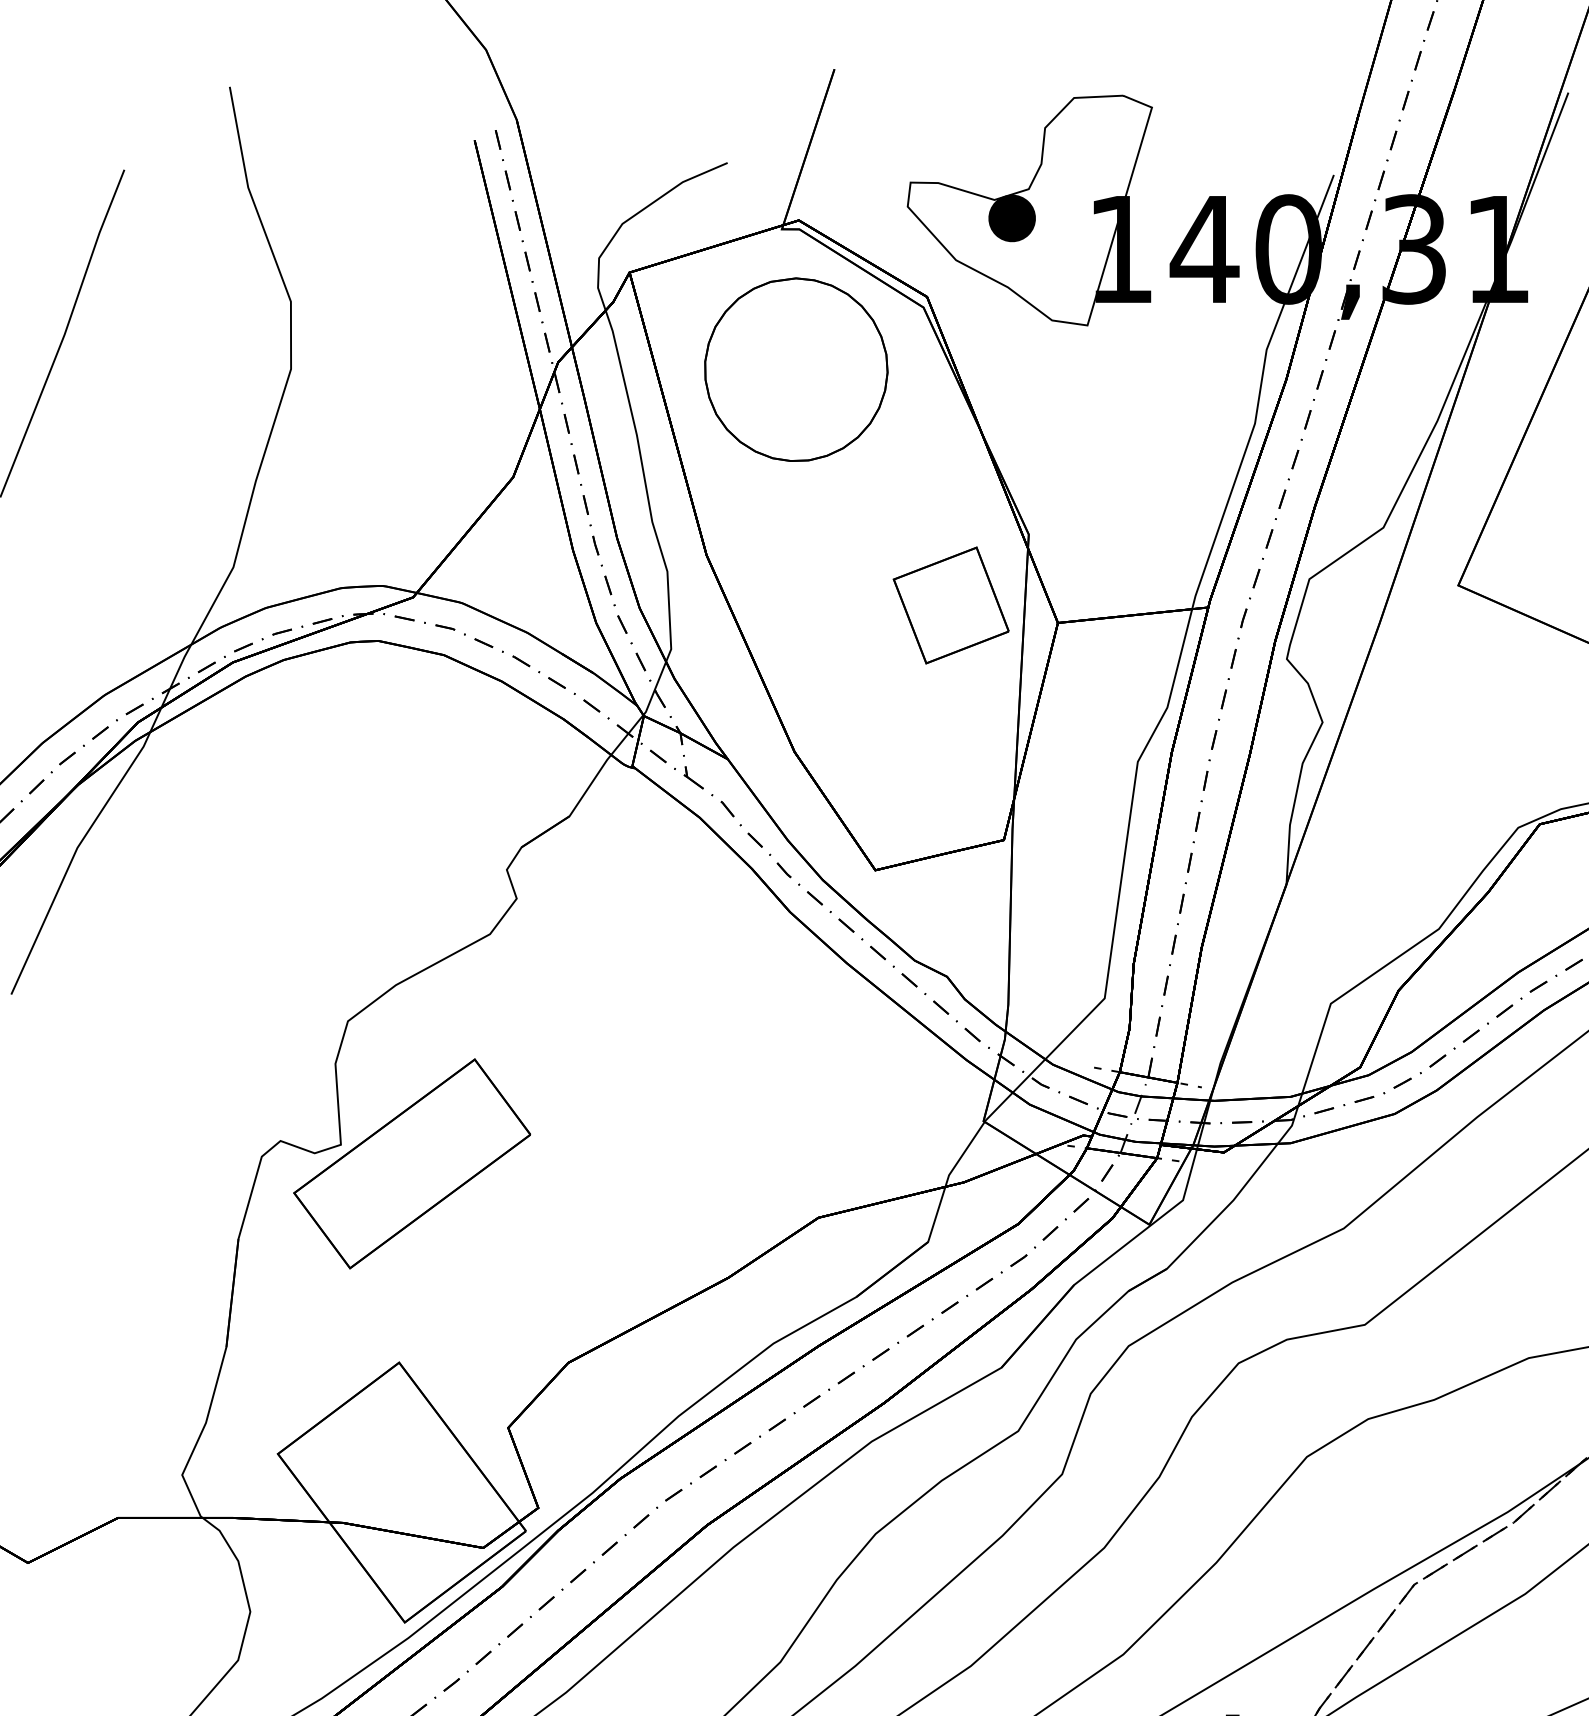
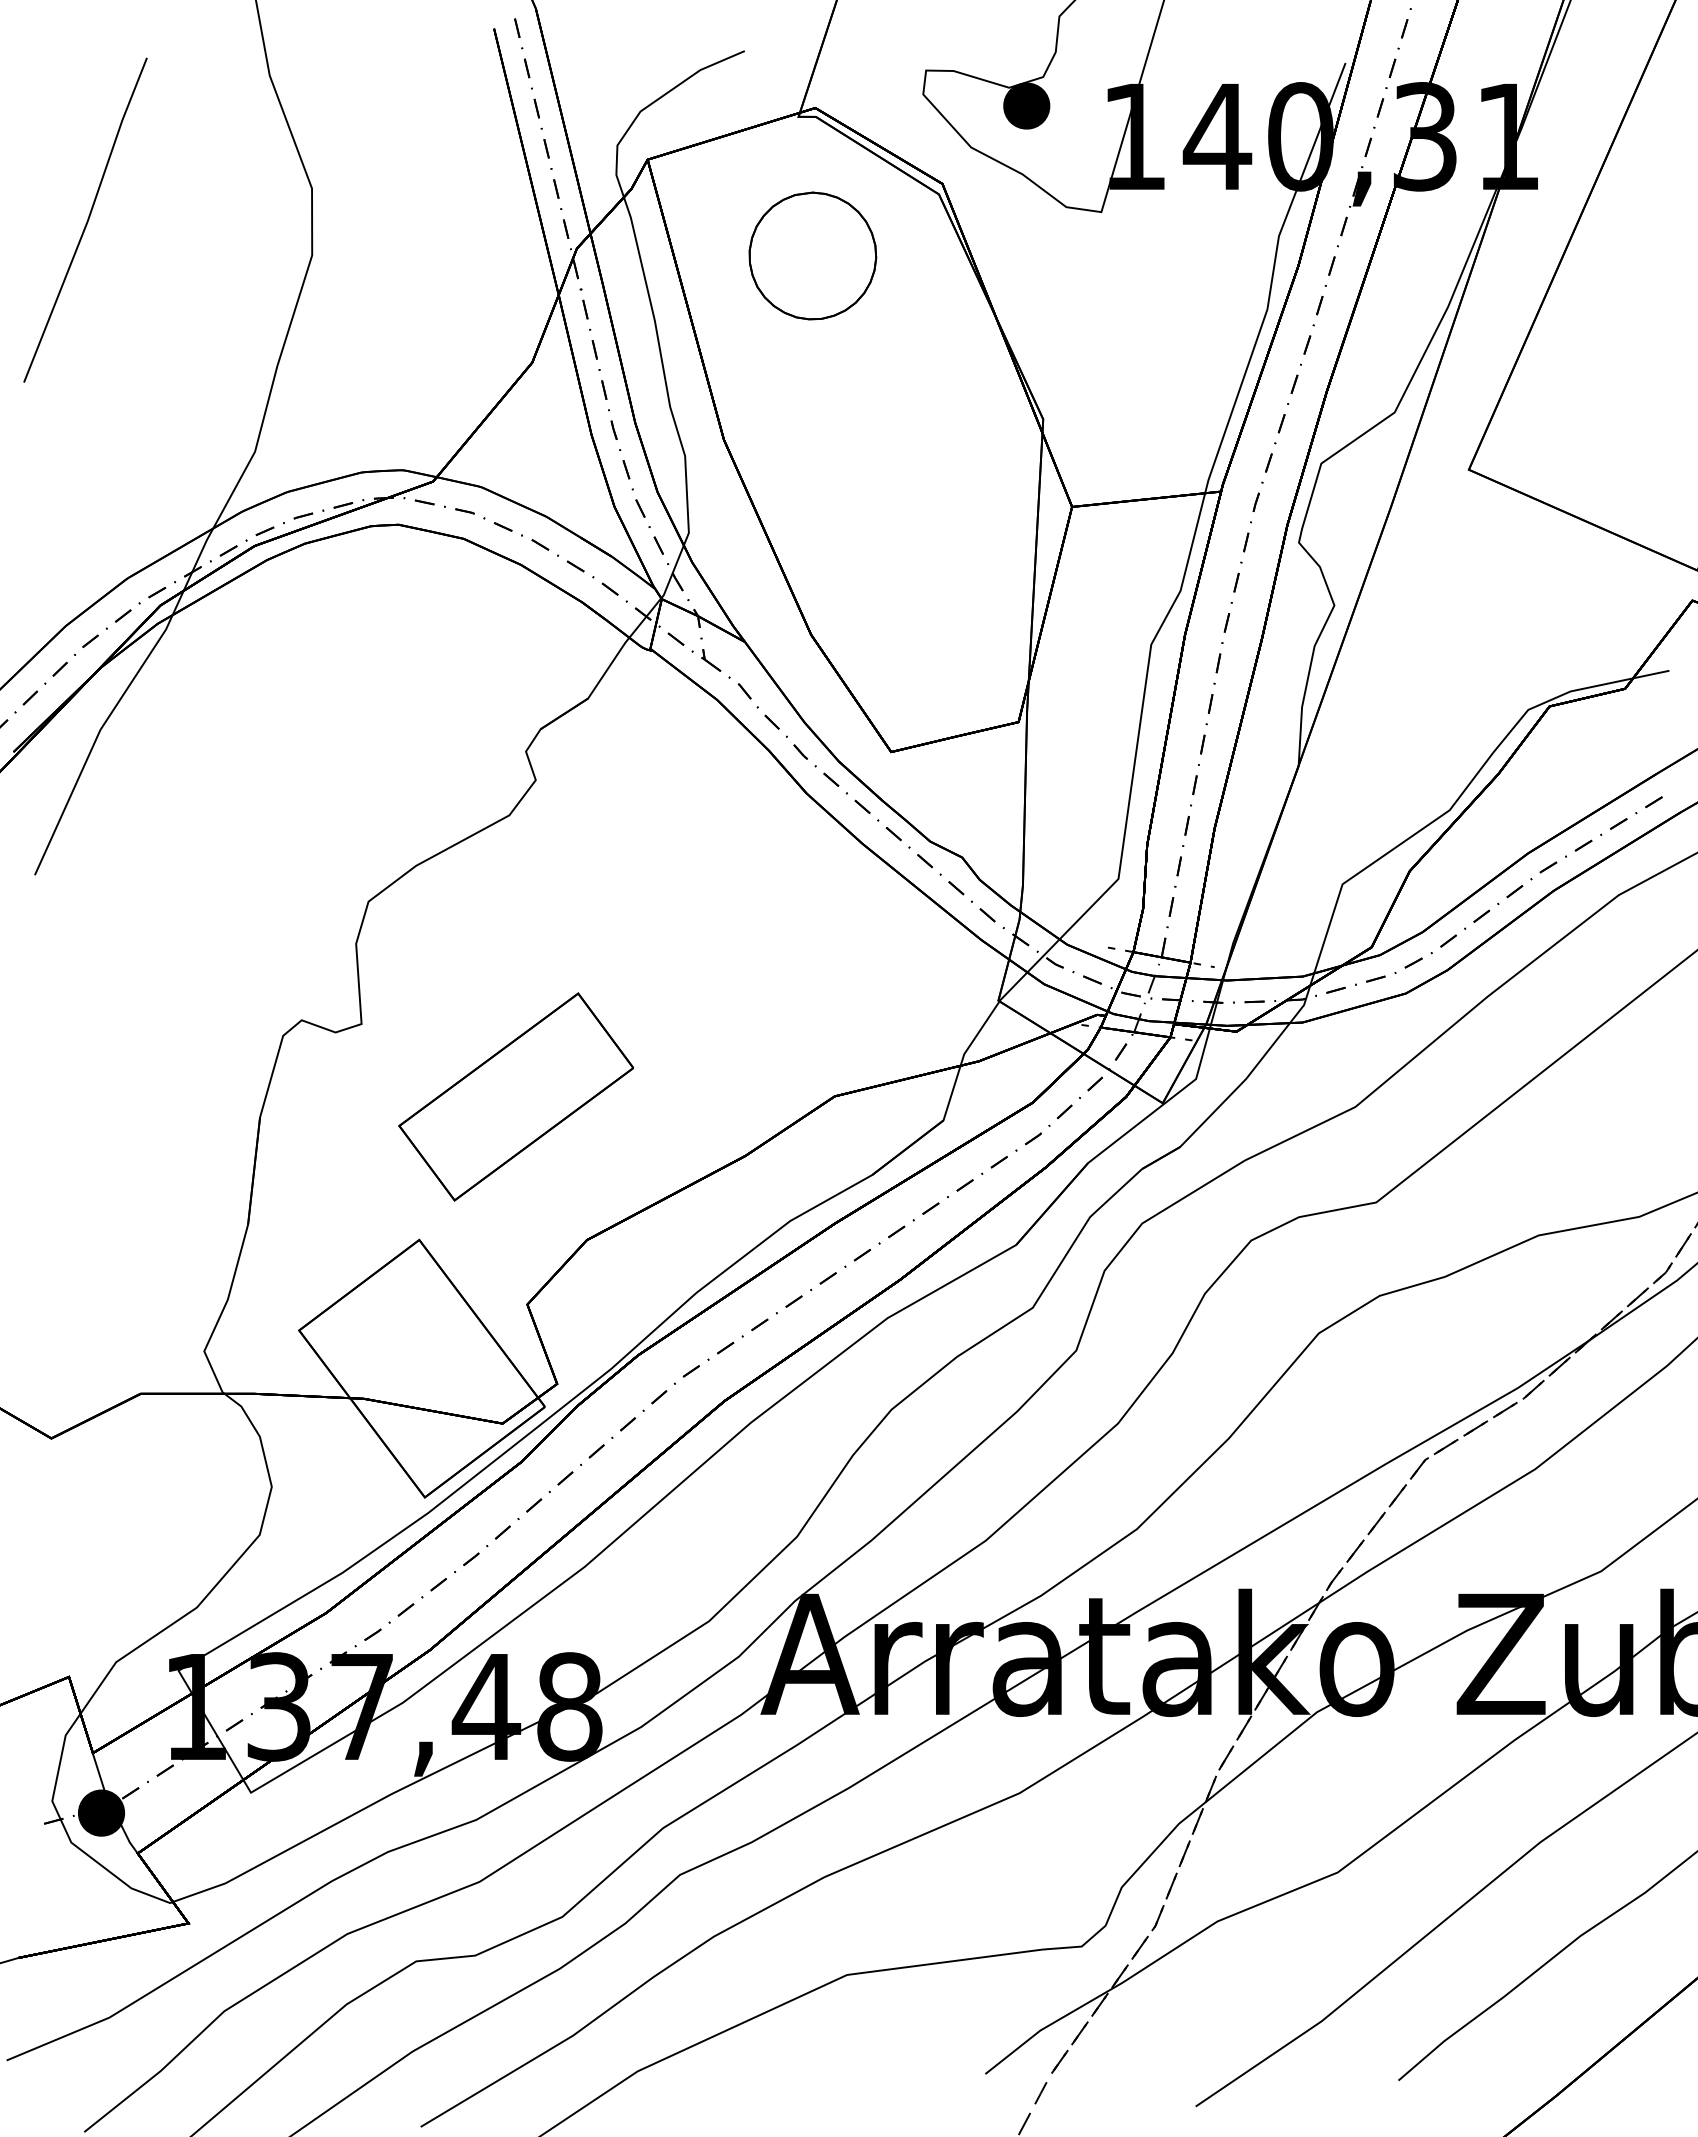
part: (795, 369) -> (812, 255), size x0.7
part: (951, 605) -> (966, 489), removed
part: (411, 1163) -> (515, 1096), moved

